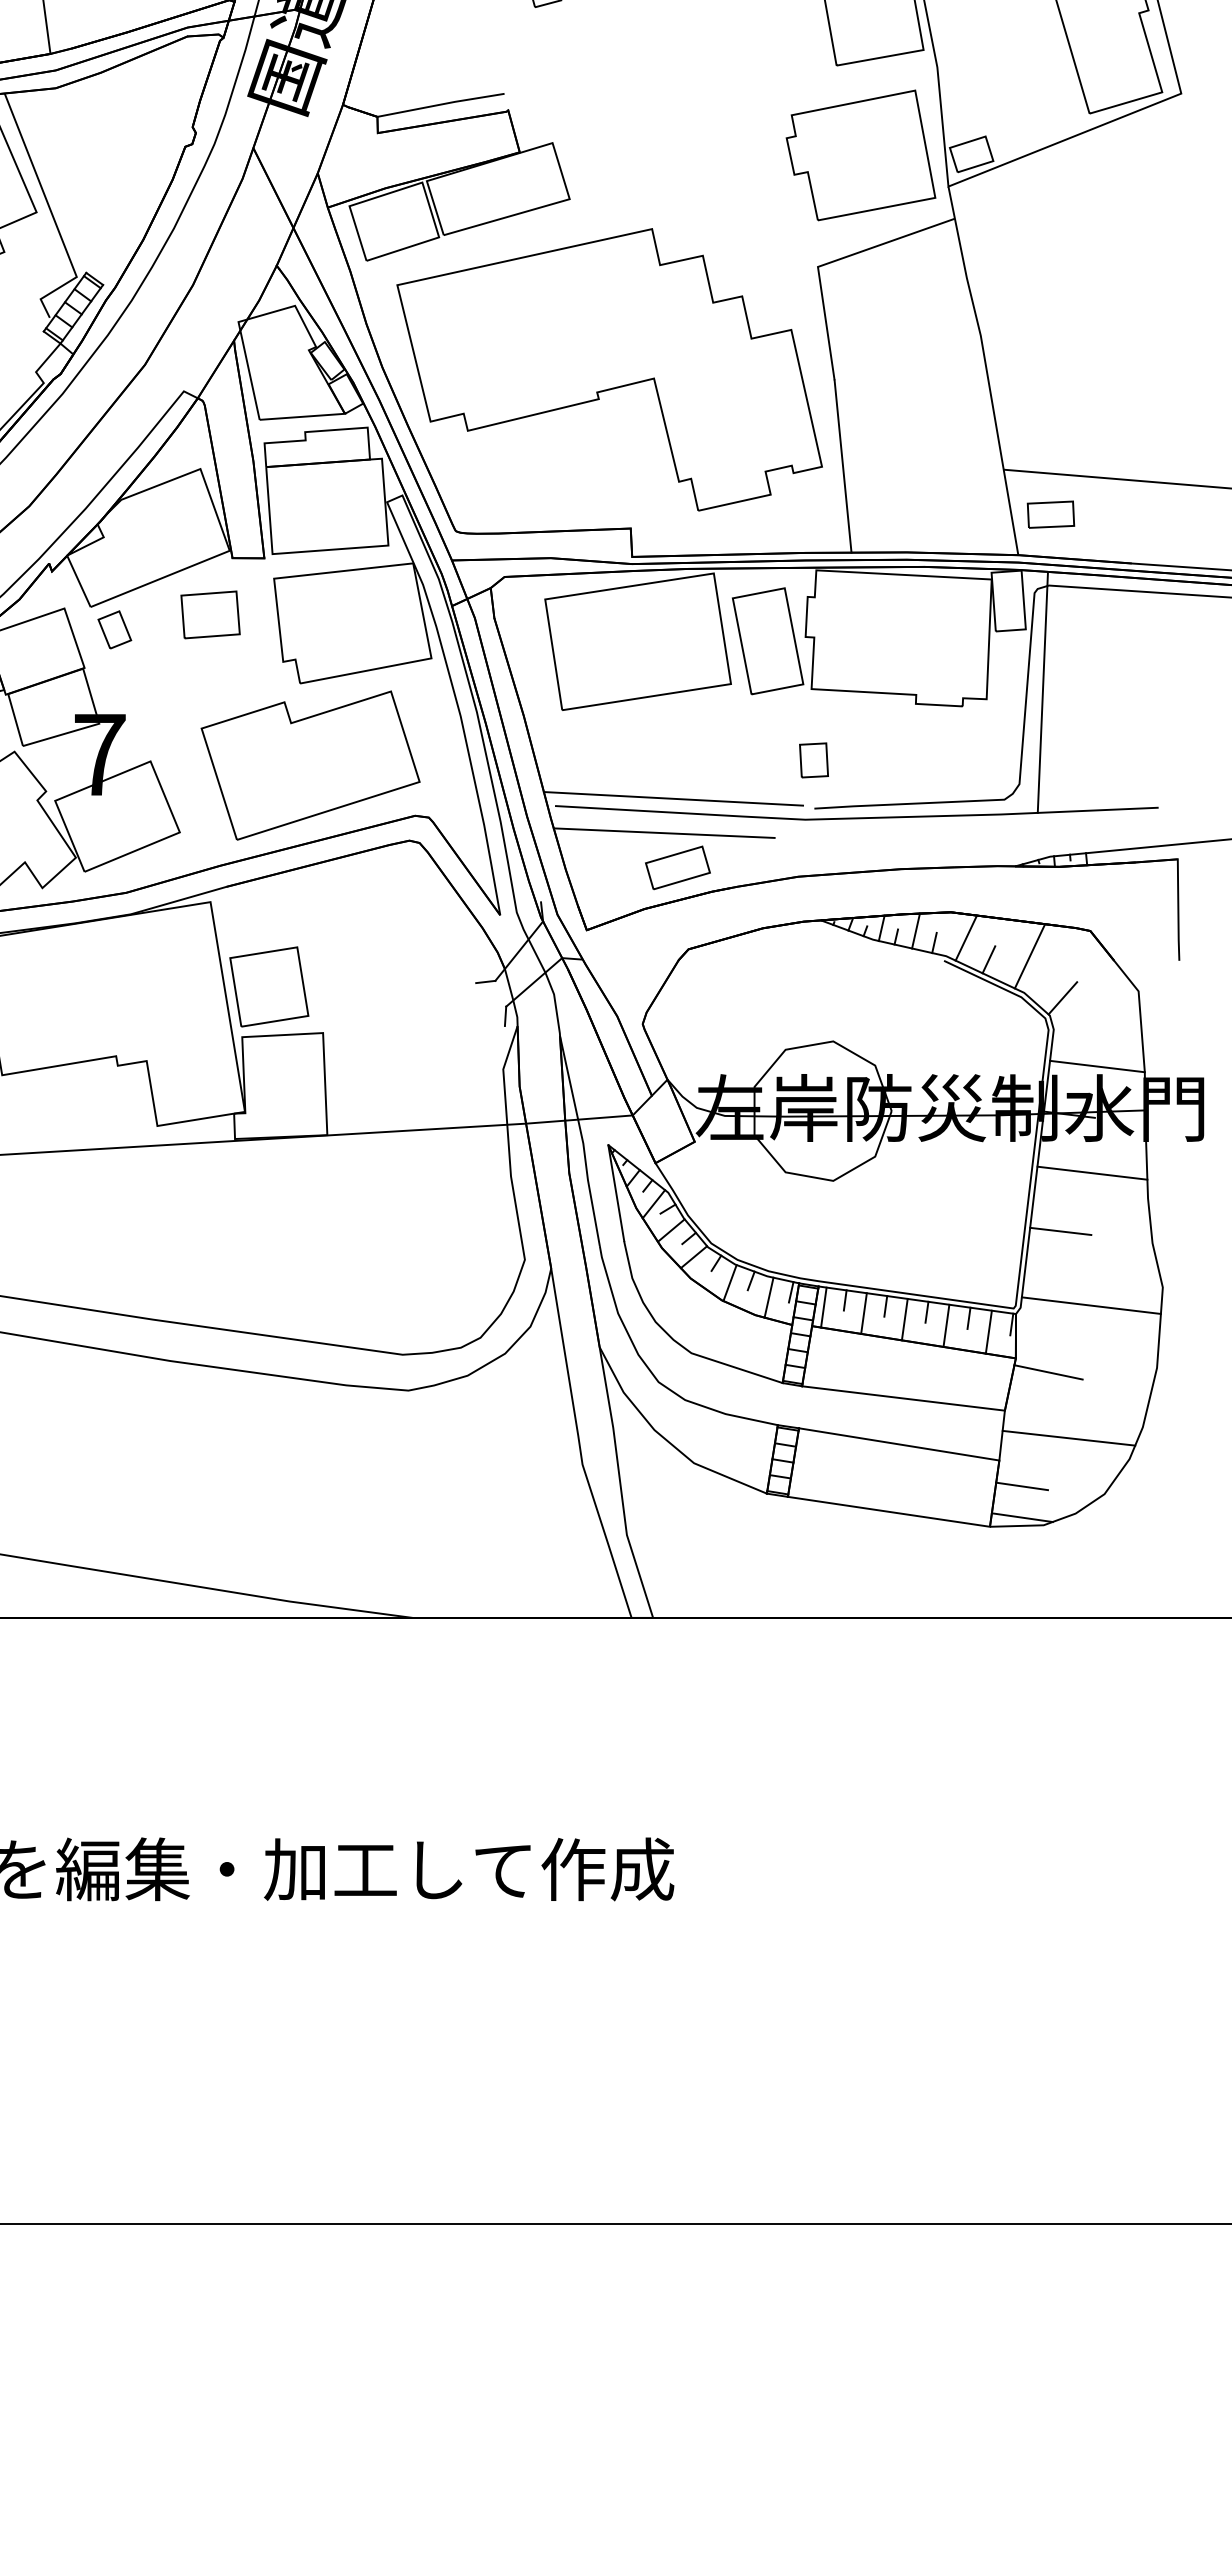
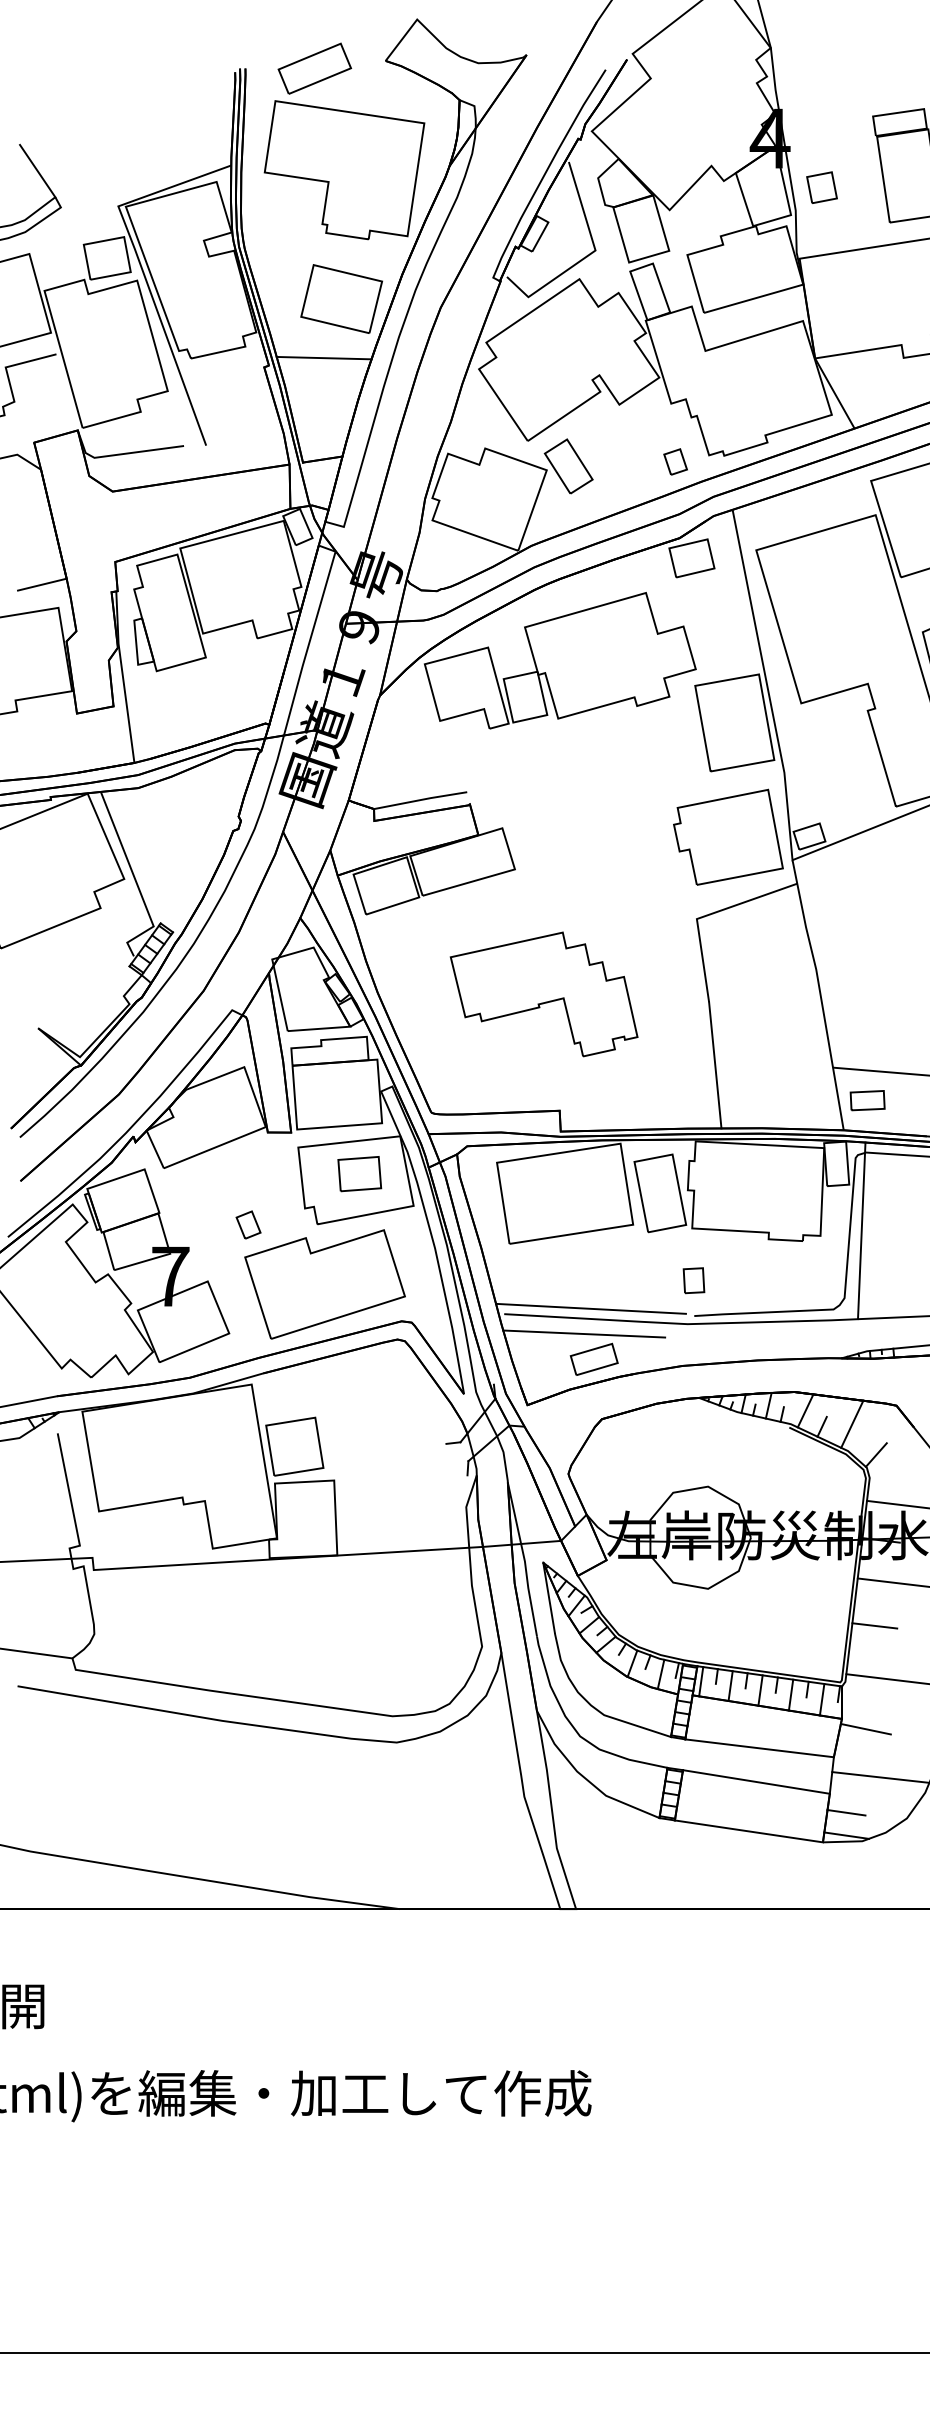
part: (608, 369) -> (543, 994), size x0.6
part: (210, 615) -> (359, 1174), moved
part: (114, 629) -> (248, 1224), moved

